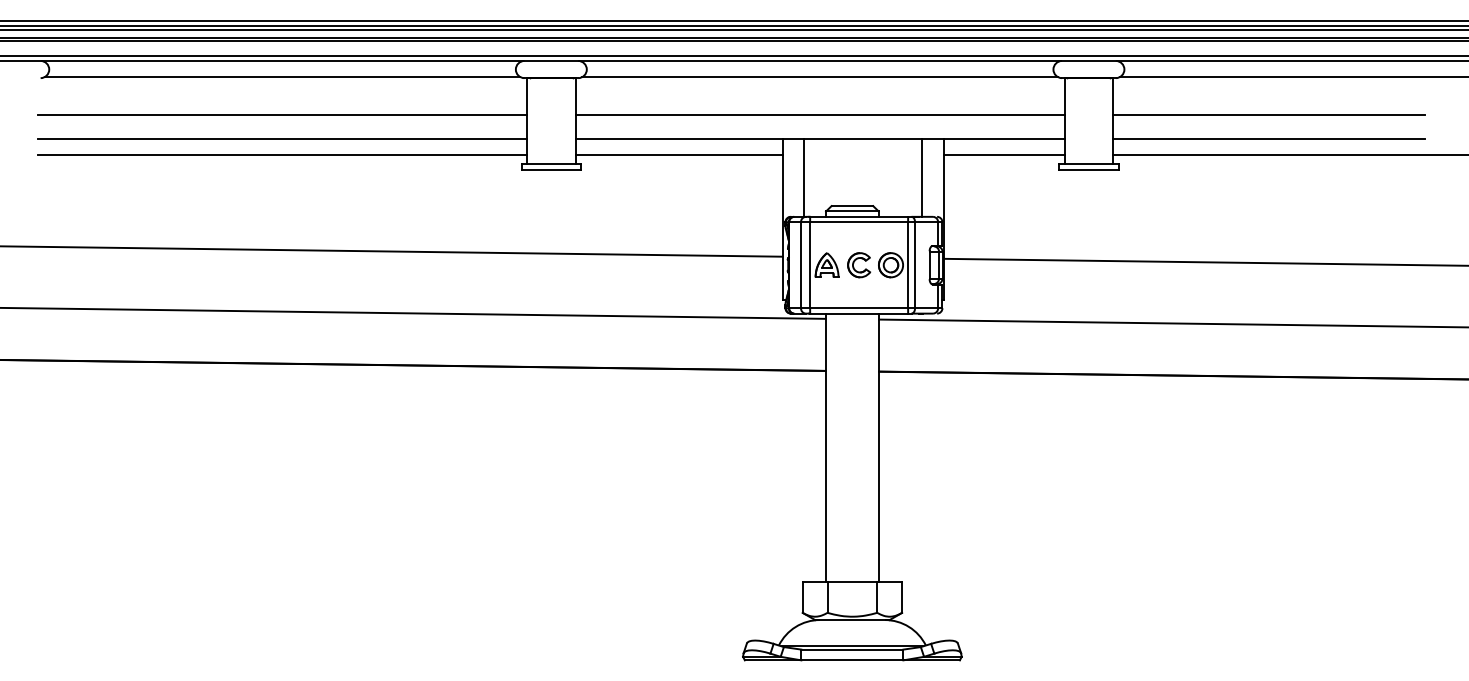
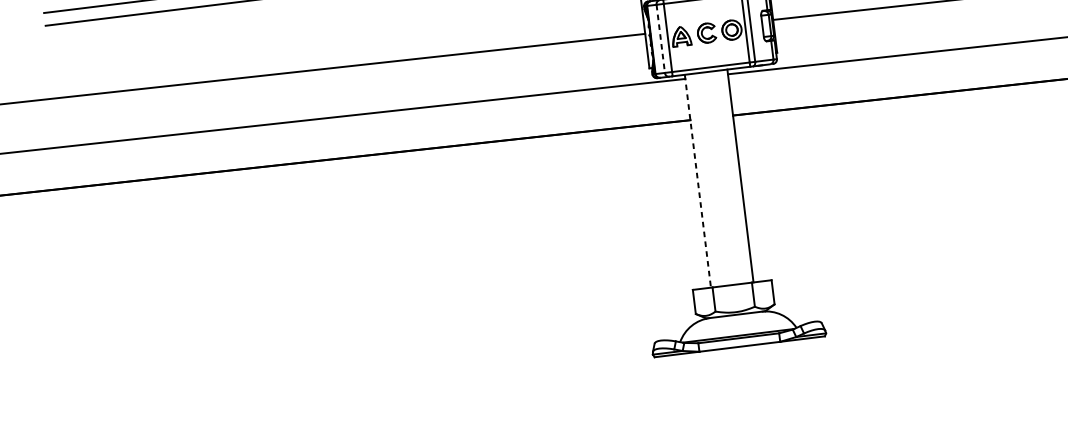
line: (801, 265) -> (661, 39), solid -> dashed
line: (825, 448) -> (697, 181), solid -> dashed

